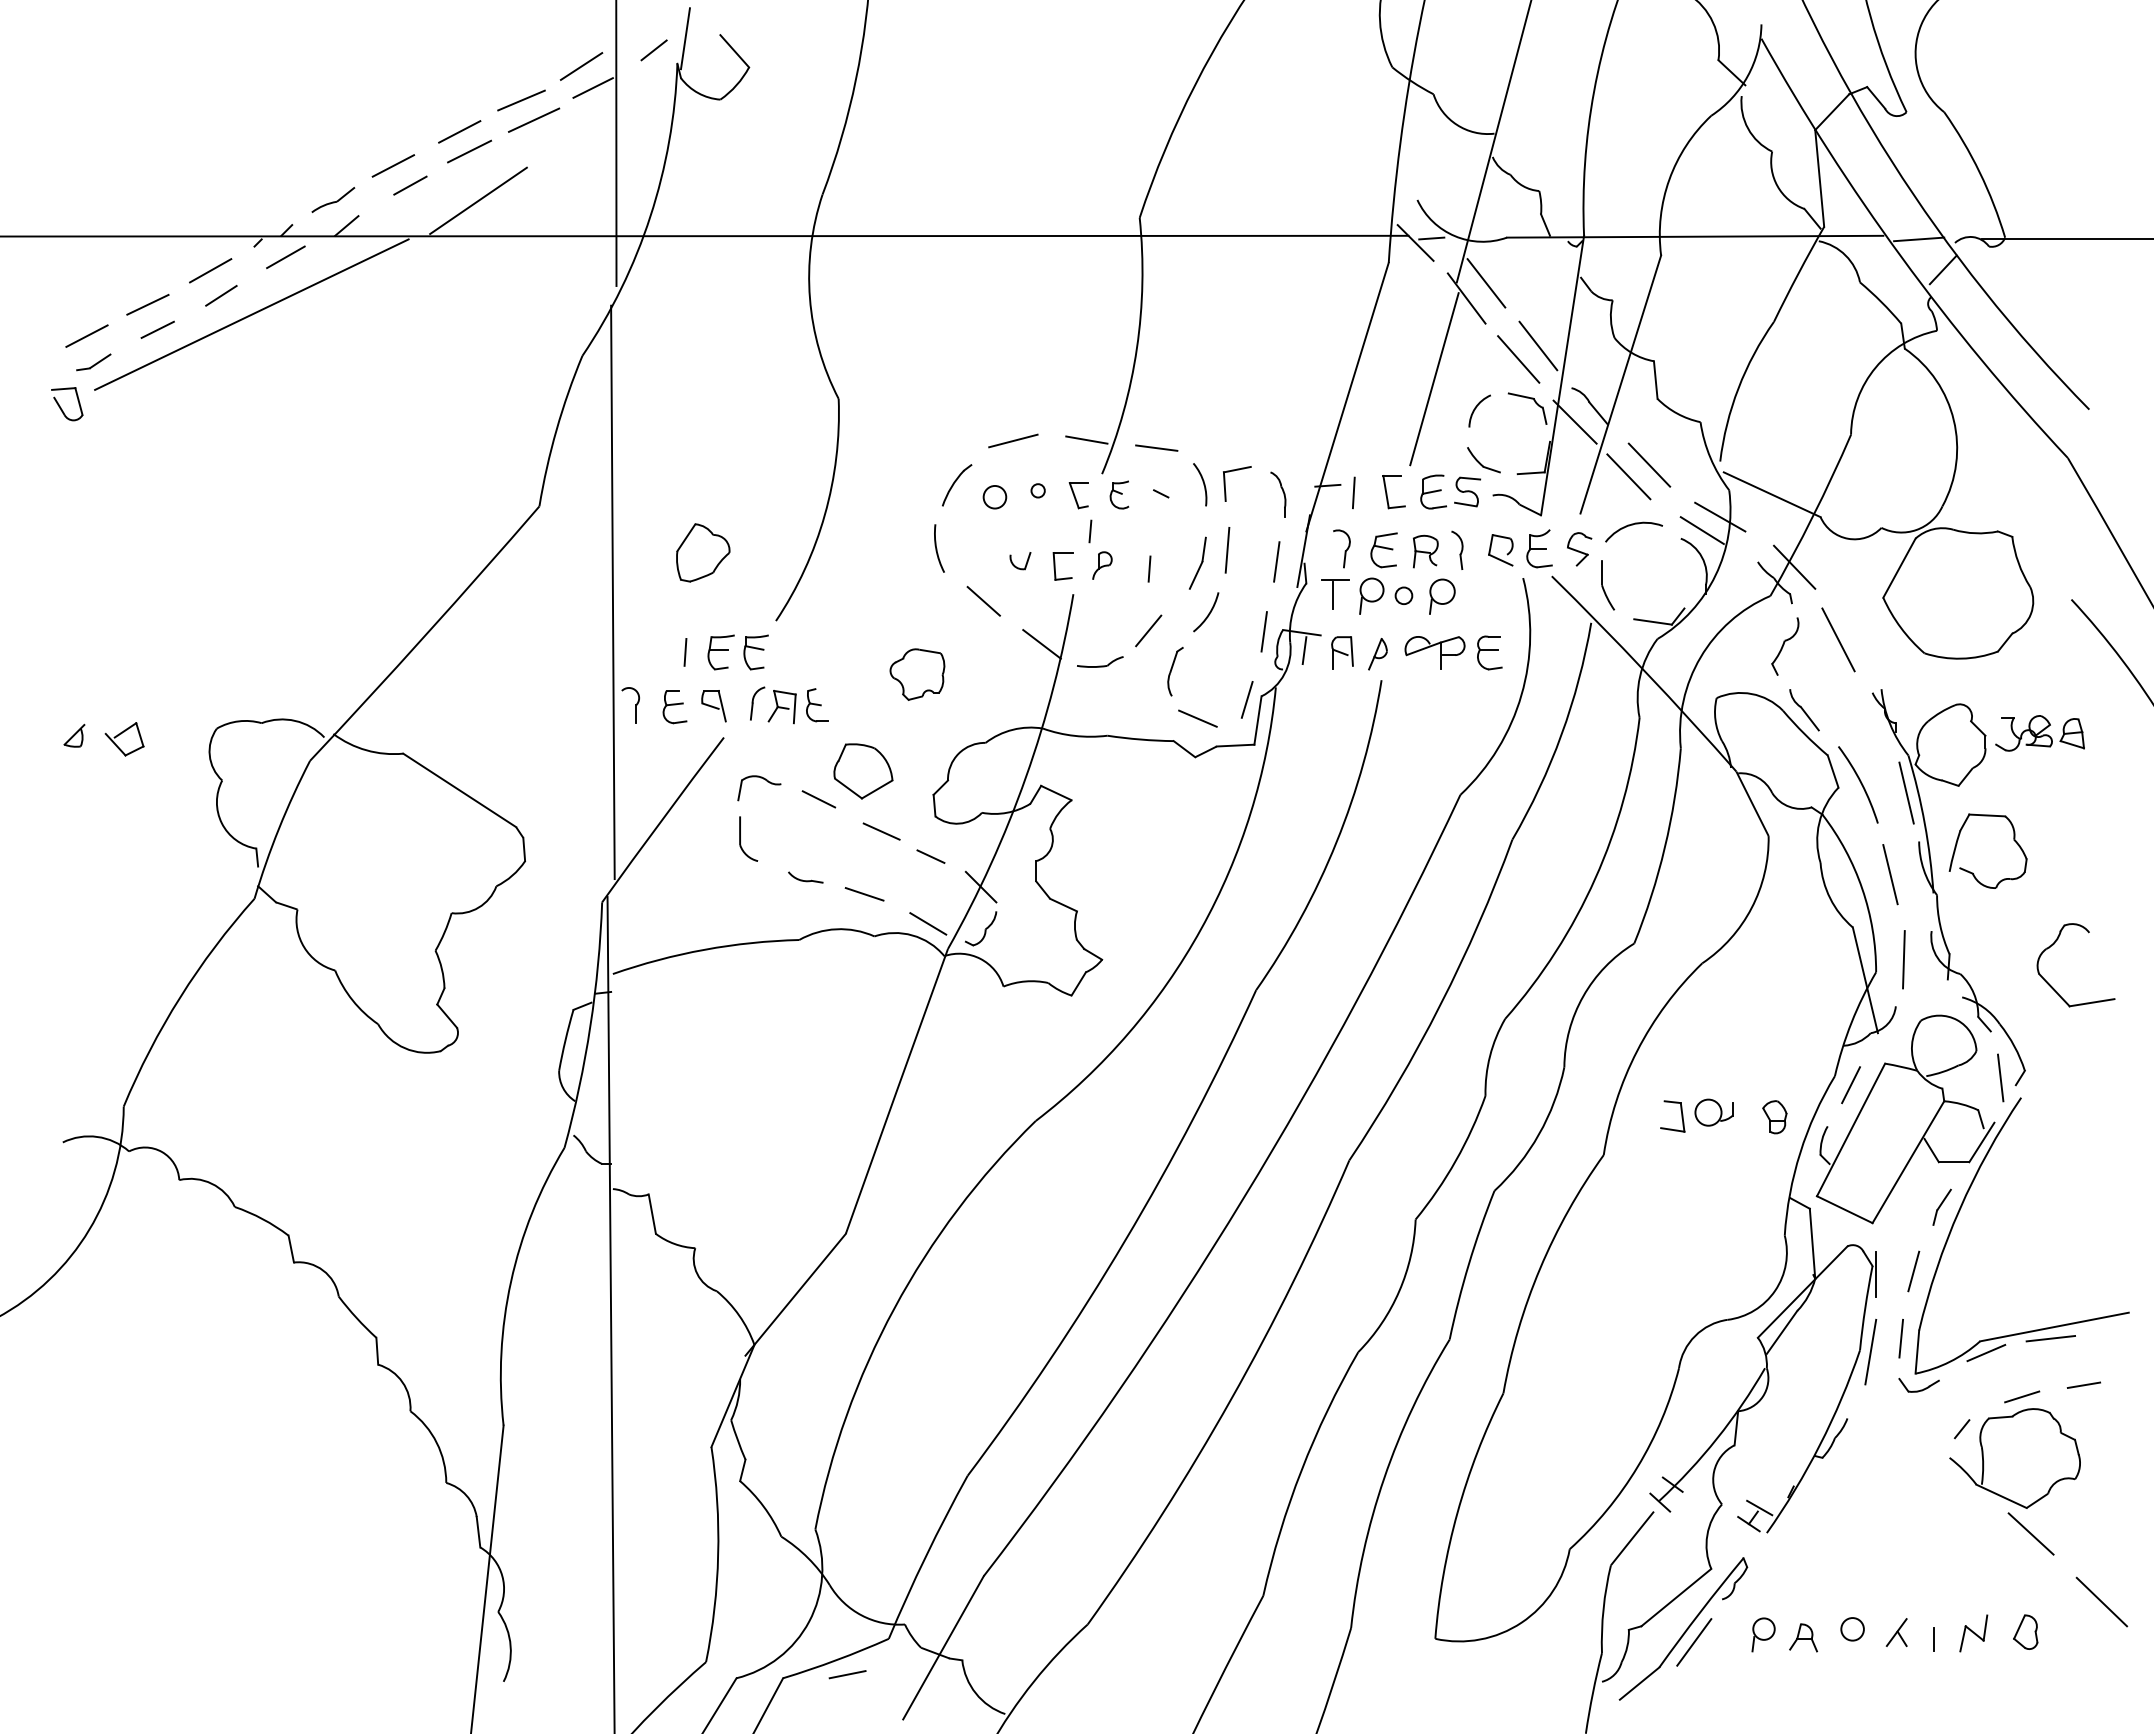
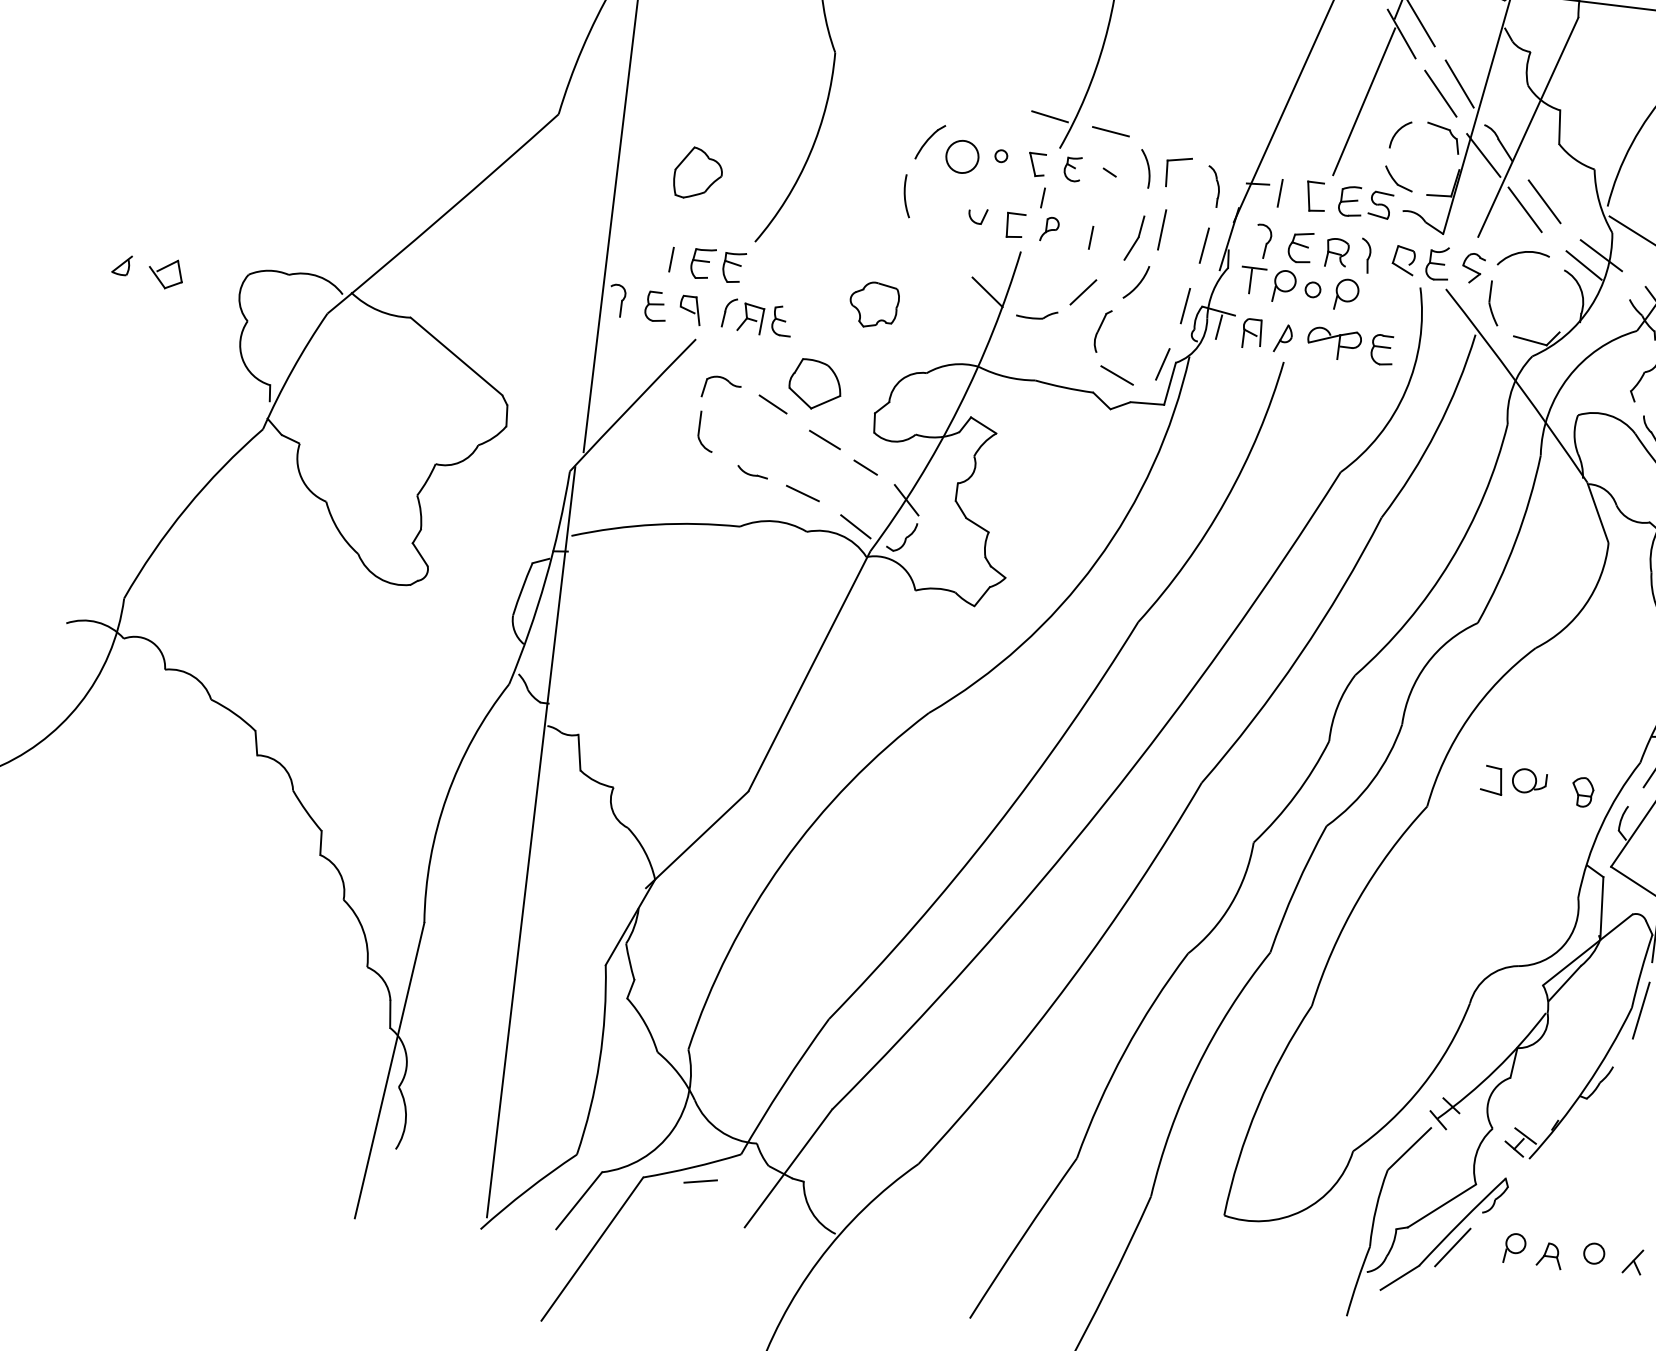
line: (1013, 440) -> (985, 108), removed
circle: (994, 497) -> (962, 157), size x1.6
line: (983, 601) -> (940, 247), removed

